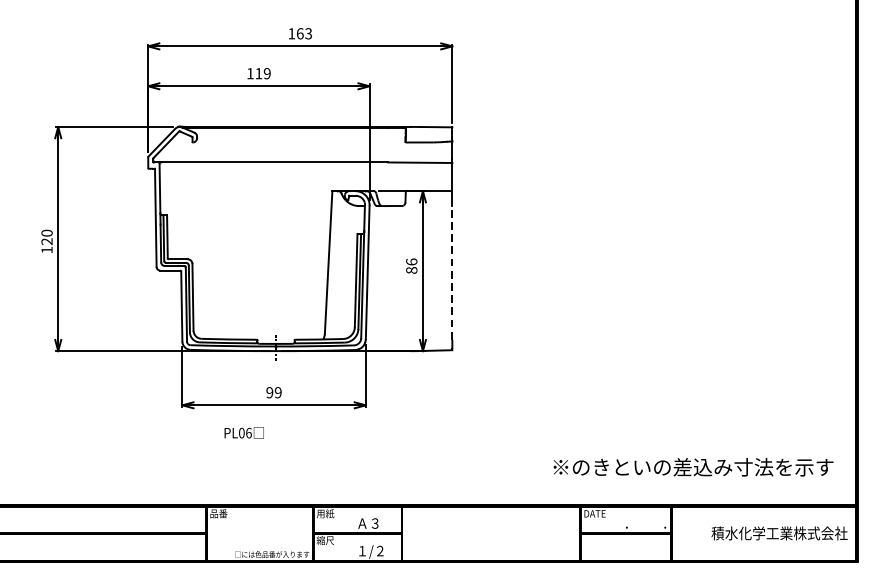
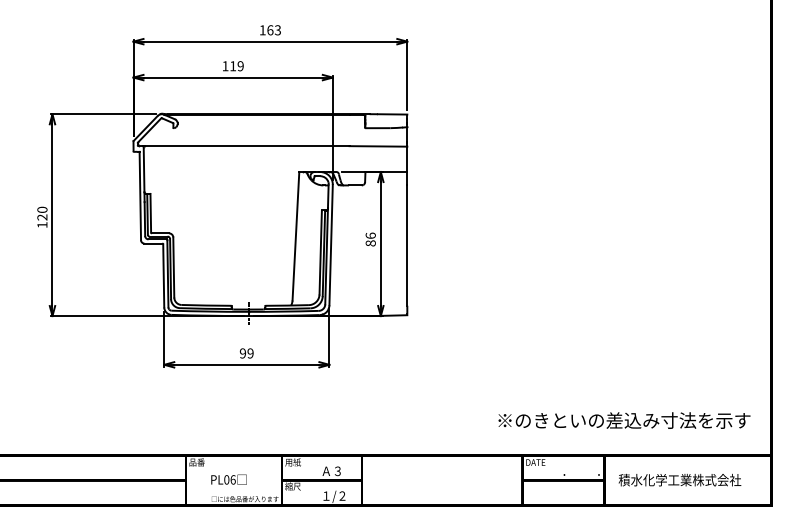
line: (452, 271) -> (407, 244), dashed -> solid
text: (243, 432) -> (228, 479), moved
text: (779, 532) -> (679, 479), moved

